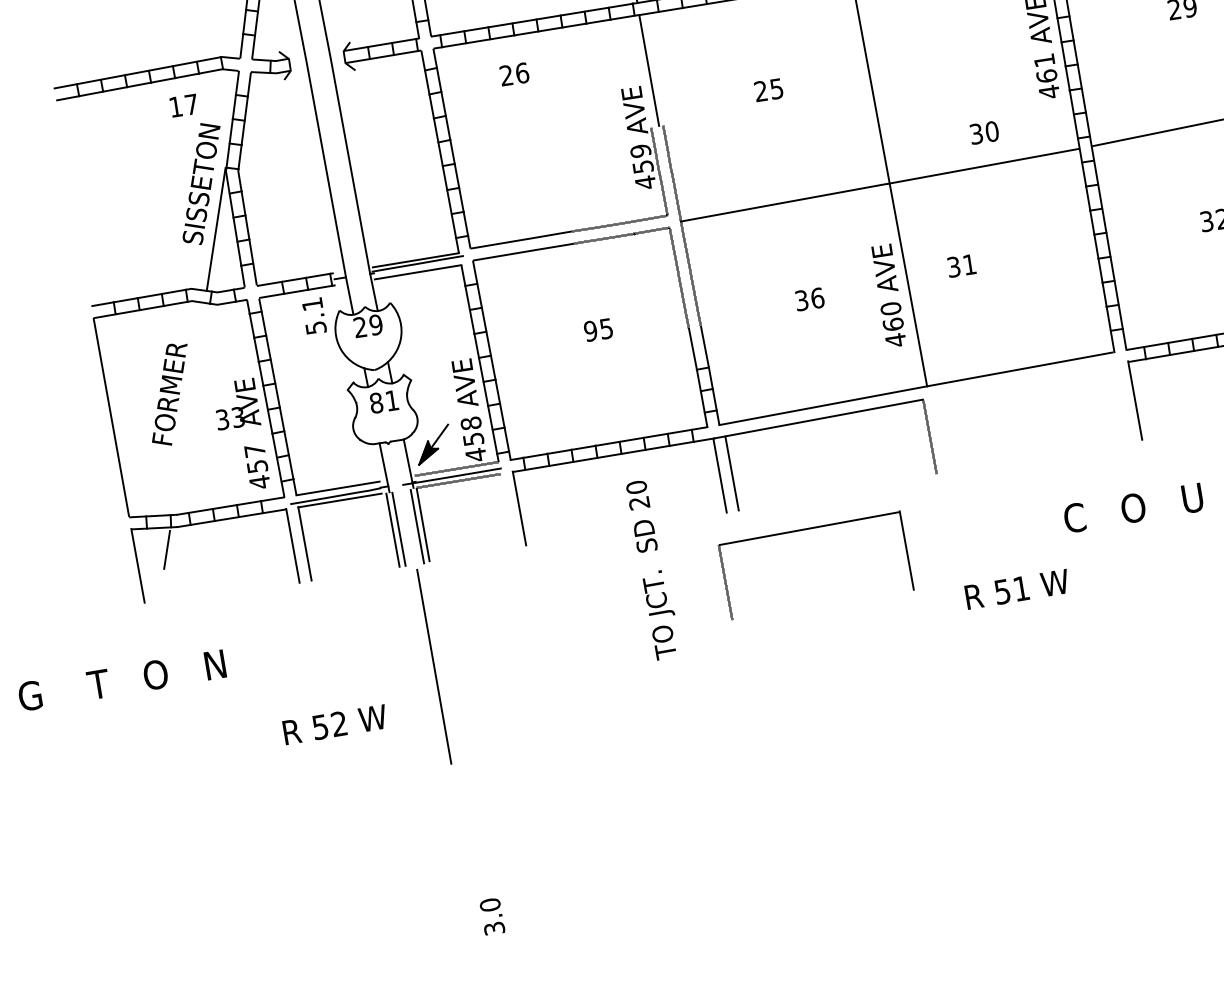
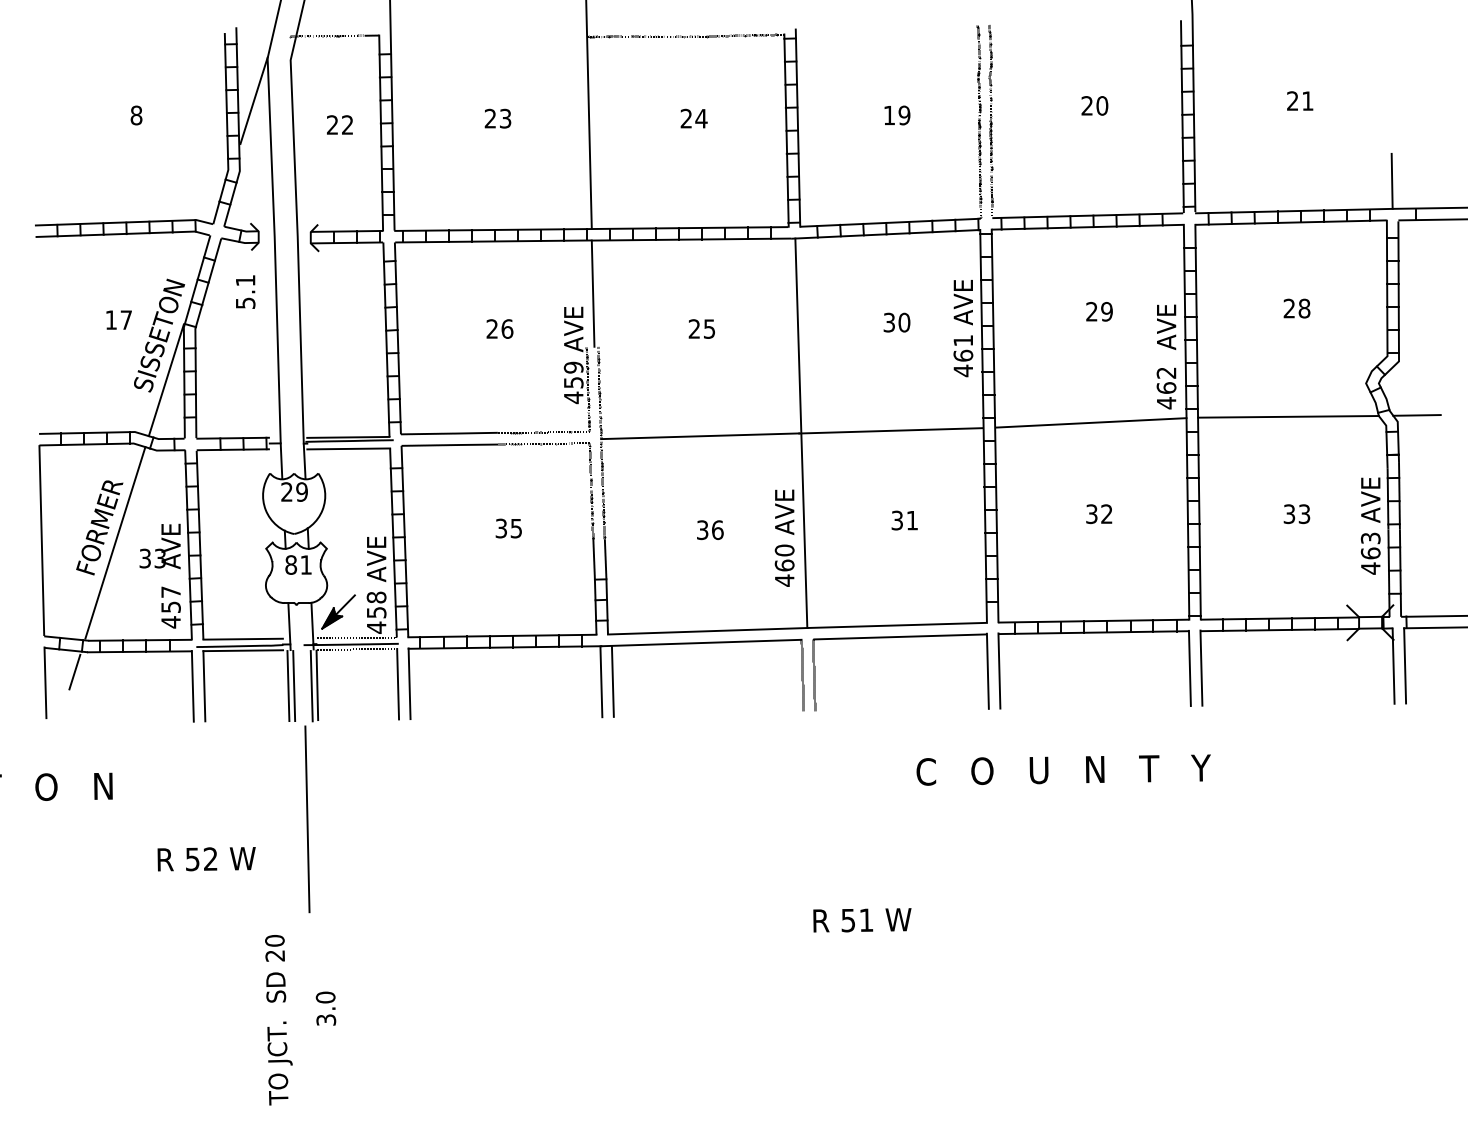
text: (513, 73) -> (499, 328), moved
text: (183, 105) -> (118, 319), moved
text: (983, 132) -> (896, 322), moved
text: (961, 265) -> (904, 520), moved
text: (314, 315) -> (245, 291), moved
text: (590, 331) -> (501, 528), 95 -> 35
line: (188, 407) -> (115, 542), added
line: (508, 511) -> (398, 684), added
part: (809, 529) -> (900, 637), moved
text: (653, 570) -> (278, 1020), moved
text: (1017, 589) -> (862, 920), moved
text: (491, 916) -> (325, 1008), moved

